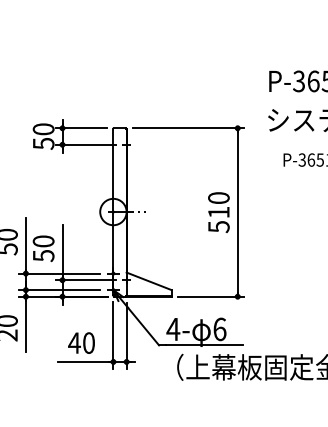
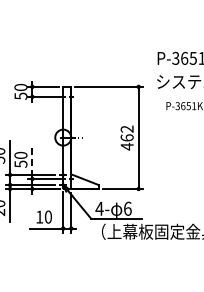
text: (217, 211) -> (126, 137), 510 -> 462
line: (62, 251) -> (32, 161), solid -> dashed
text: (74, 342) -> (39, 216), 40 -> 10

